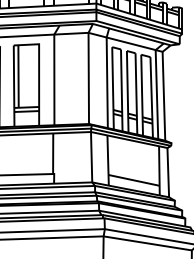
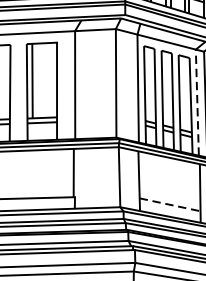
line: (156, 94) -> (196, 102), solid -> dashed
line: (134, 180) -> (170, 204), solid -> dashed

